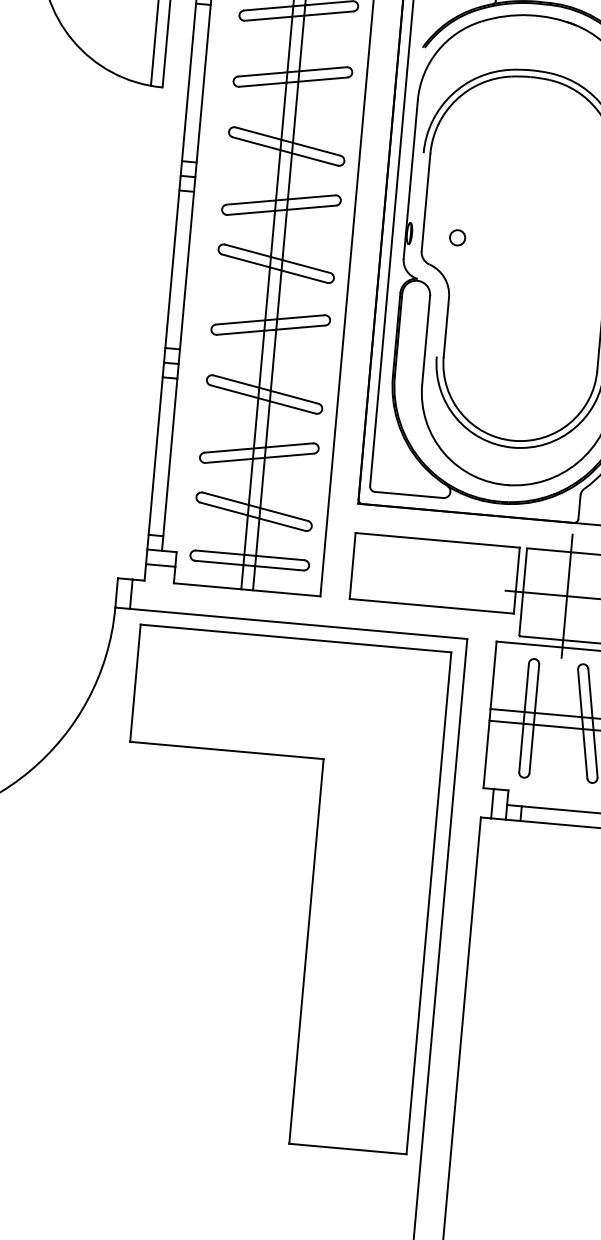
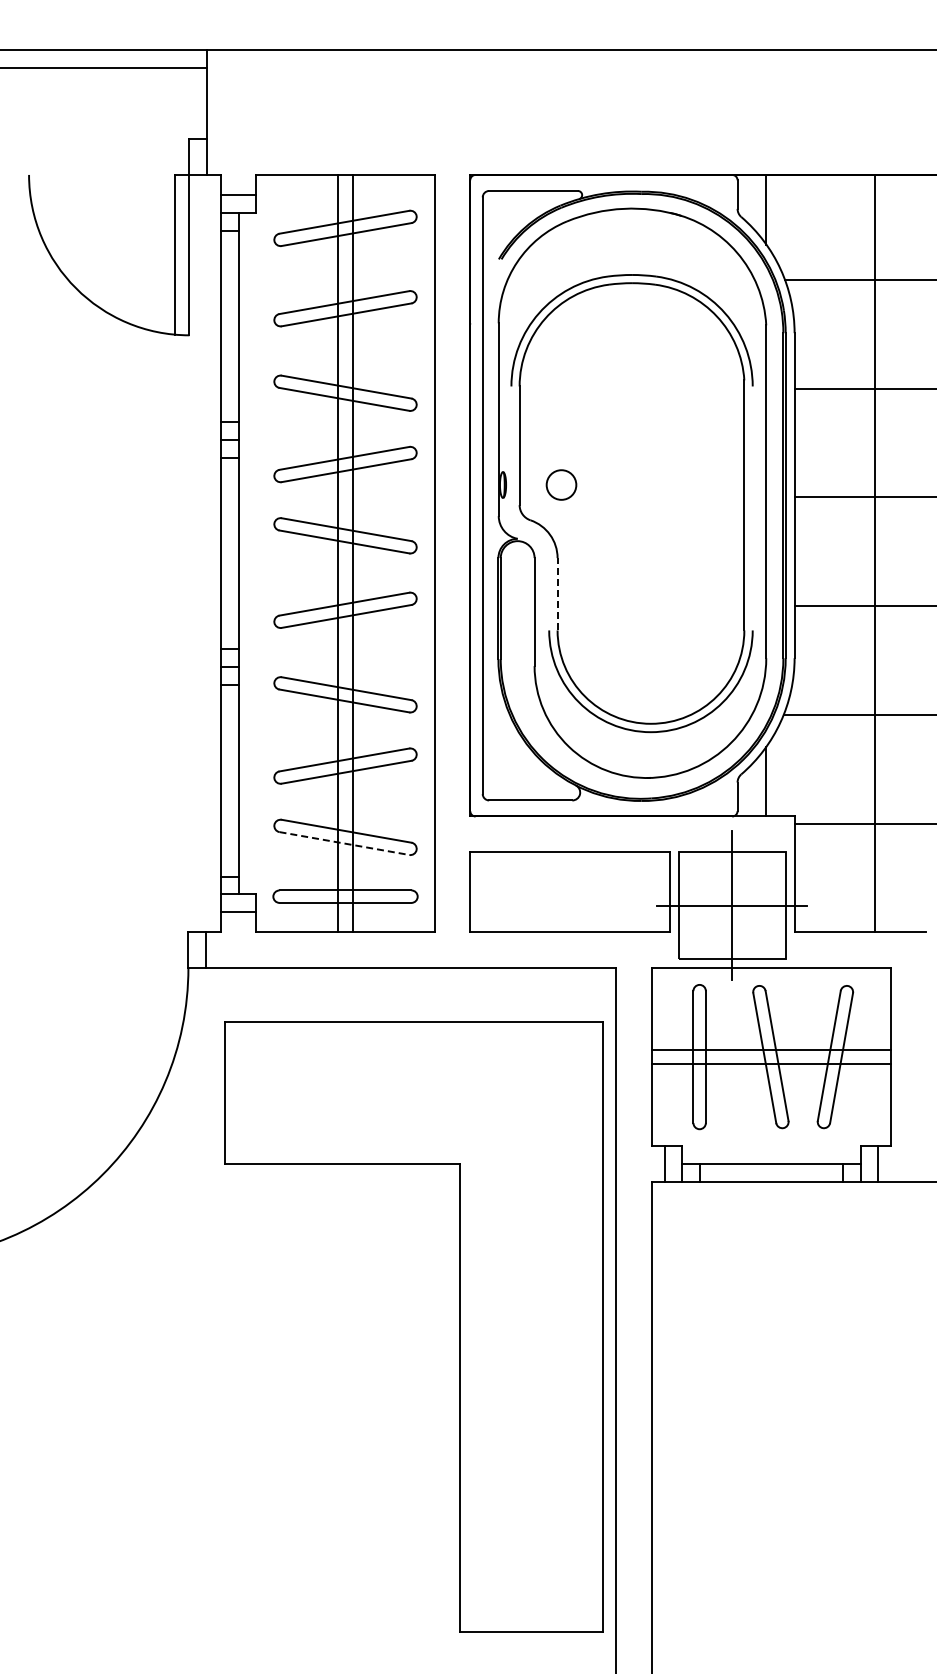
circle: (457, 237) -> (561, 484), size x1.6
line: (446, 326) -> (557, 593), solid -> dashed
line: (252, 516) -> (344, 843), solid -> dashed
part: (311, 892) -> (459, 1326), moved

